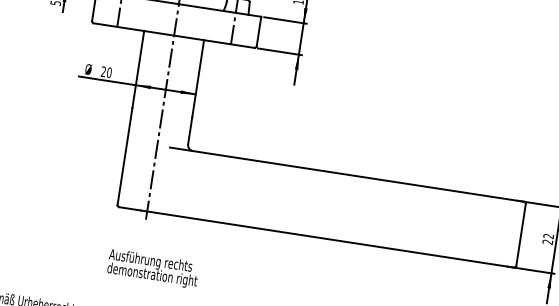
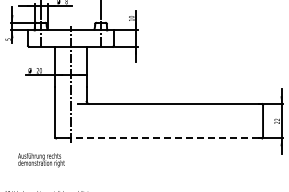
line: (324, 238) -> (163, 138), solid -> dashed
text: (153, 269) -> (41, 160), moved

